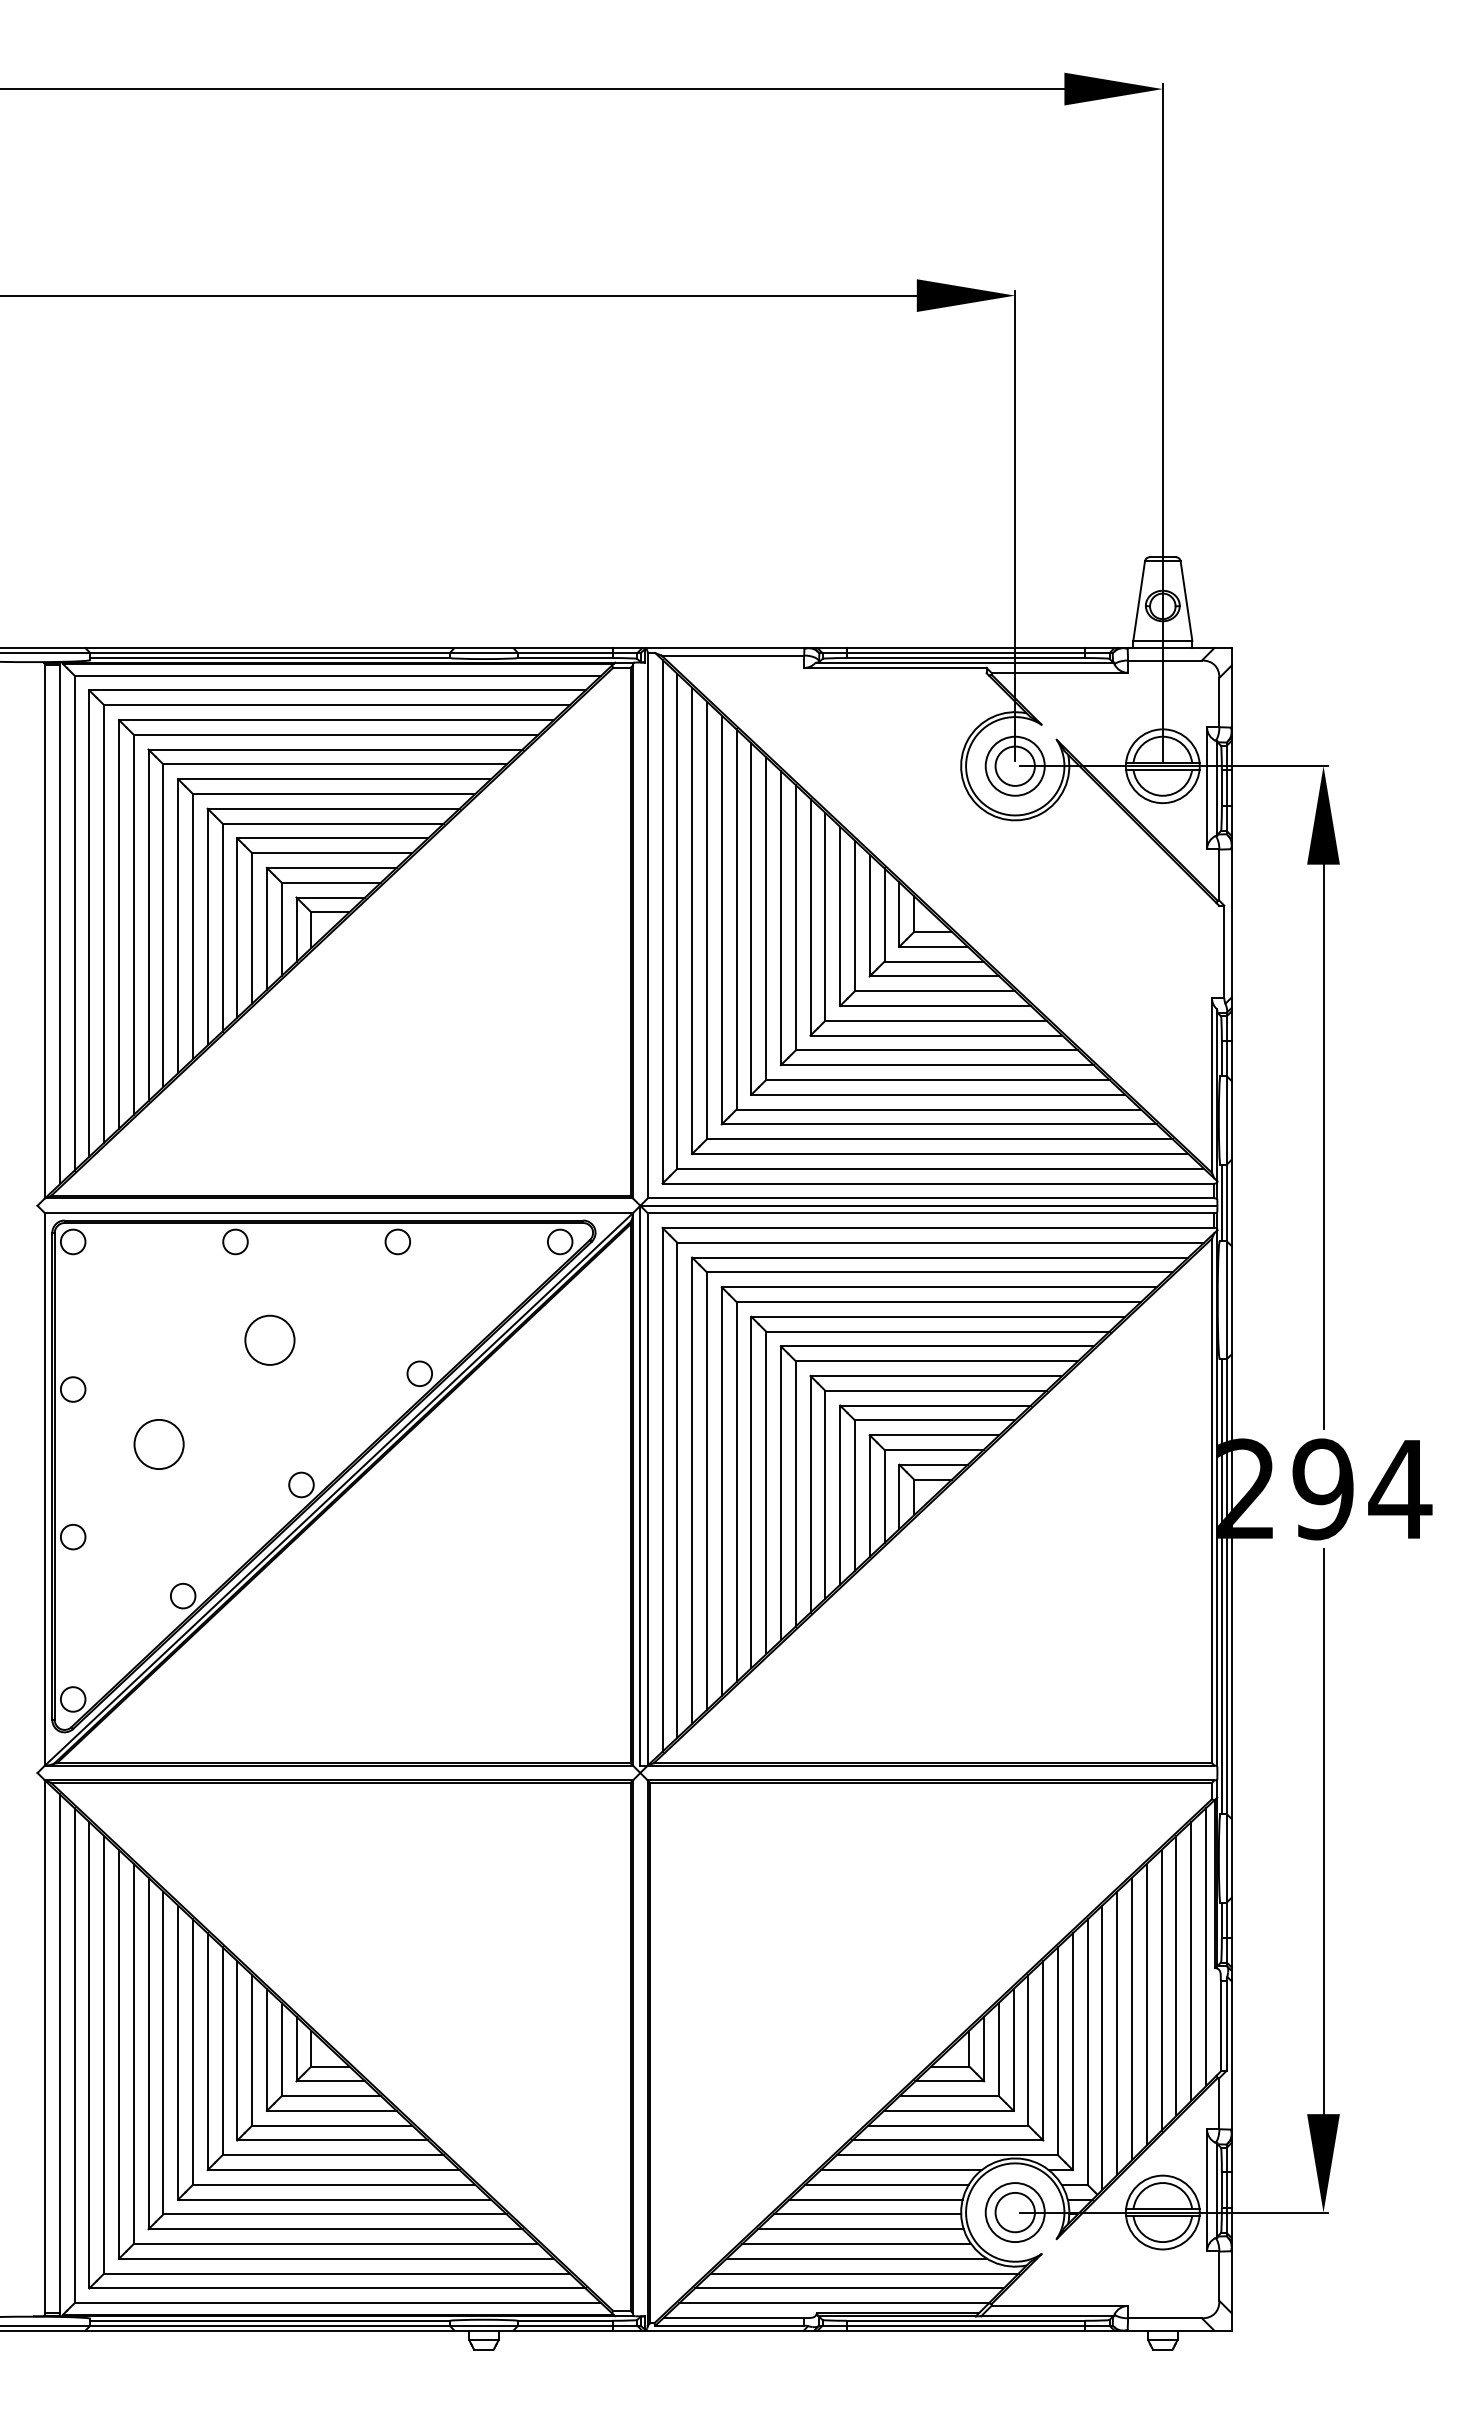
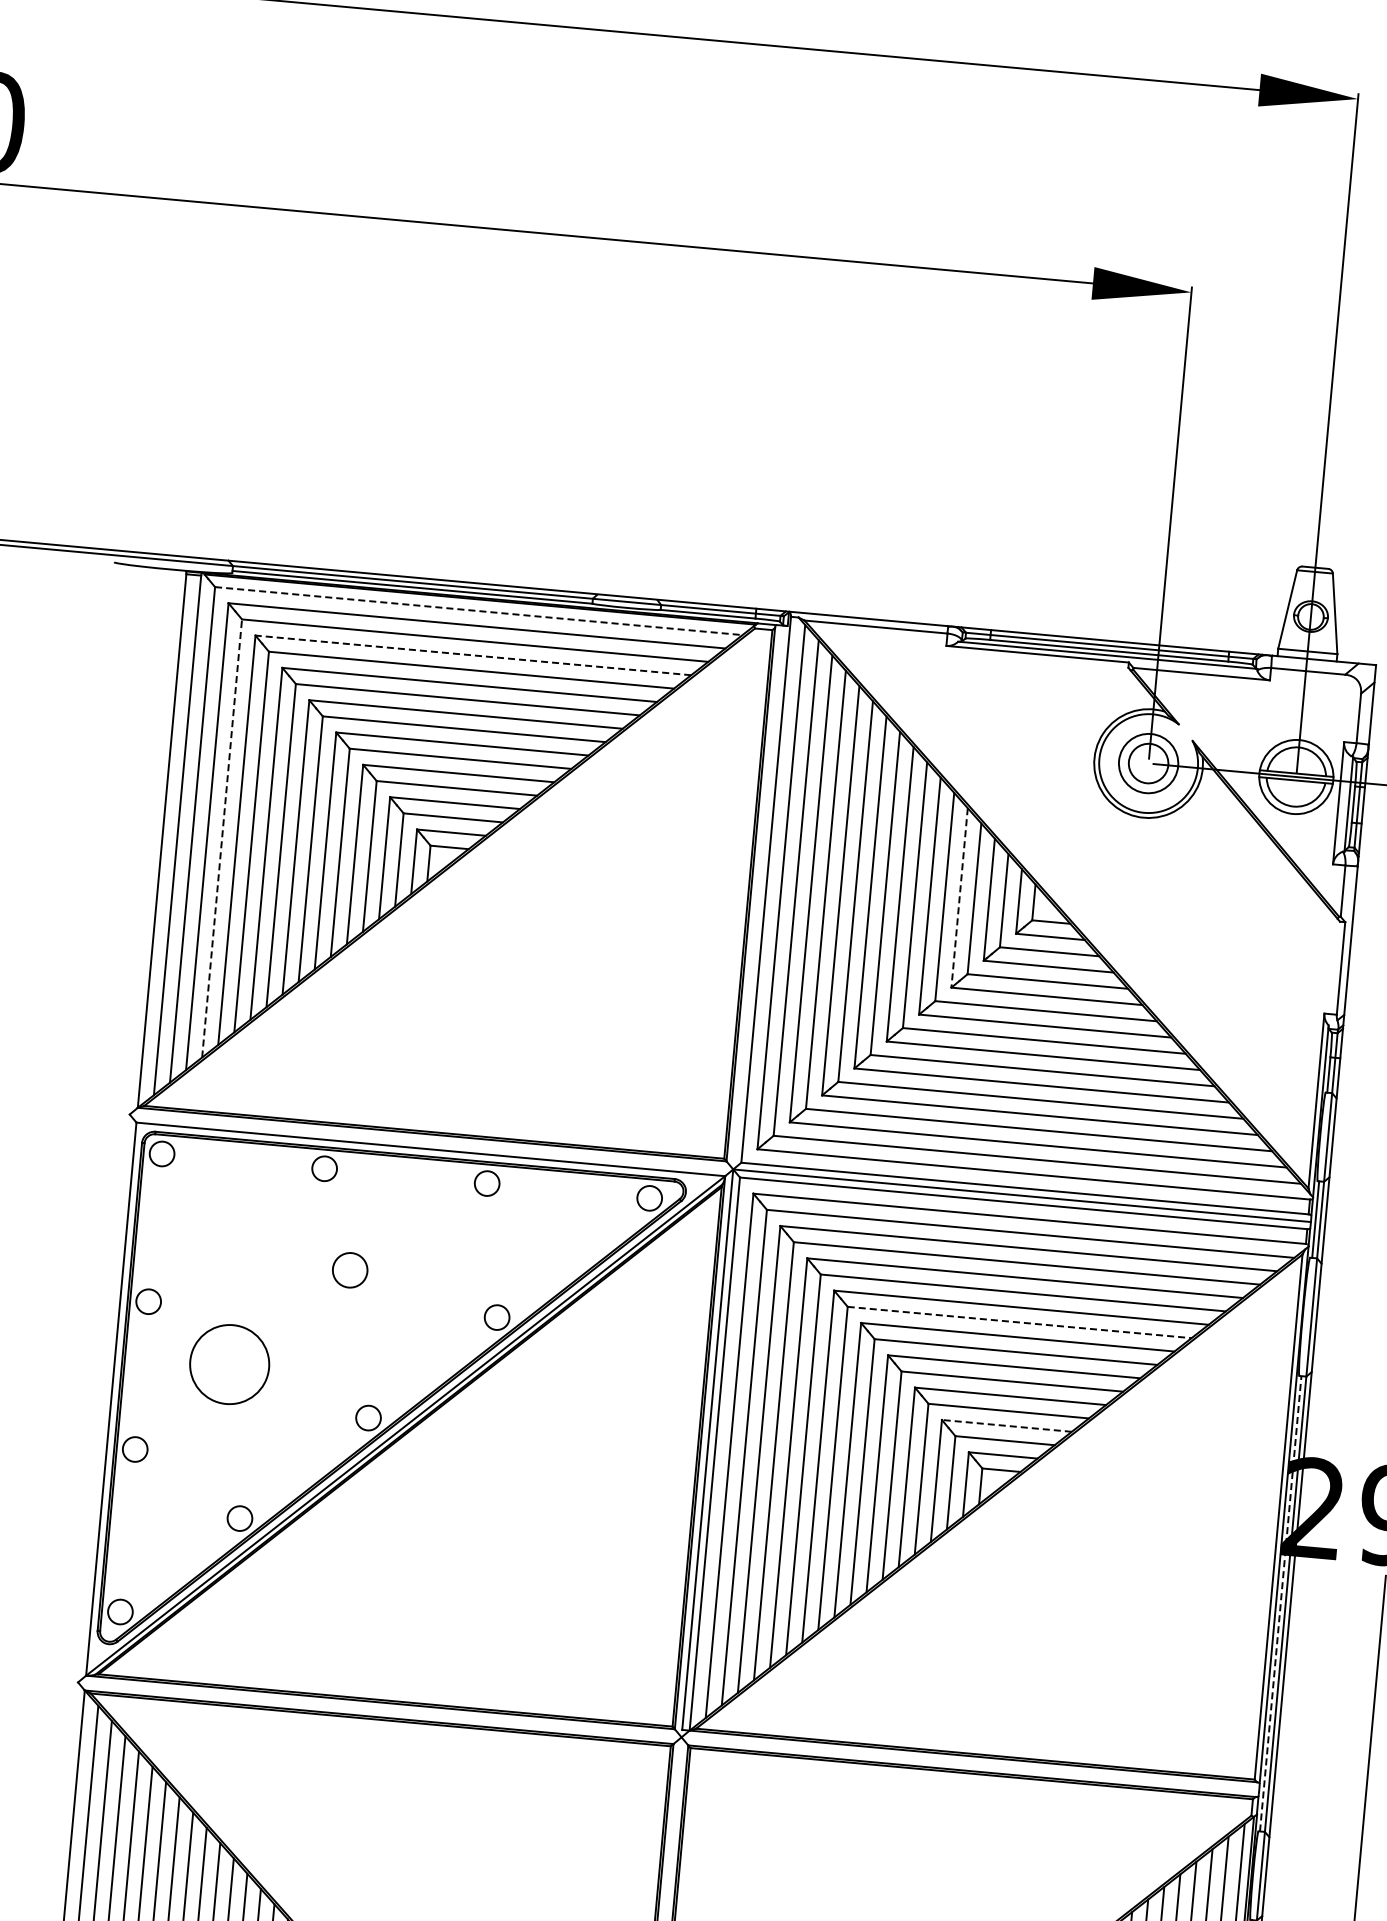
line: (338, 675) -> (479, 611), solid -> dashed
line: (336, 719) -> (473, 654), solid -> dashed
line: (840, 916) -> (959, 898), solid -> dashed
line: (104, 923) -> (222, 838), solid -> dashed
line: (937, 1331) -> (1019, 1322), solid -> dashed
circle: (269, 1339) -> (349, 1269), size x0.7
line: (934, 1435) -> (1006, 1426), solid -> dashed
circle: (158, 1444) -> (229, 1364), size x1.6
line: (1221, 1586) -> (1280, 1603), solid -> dashed

